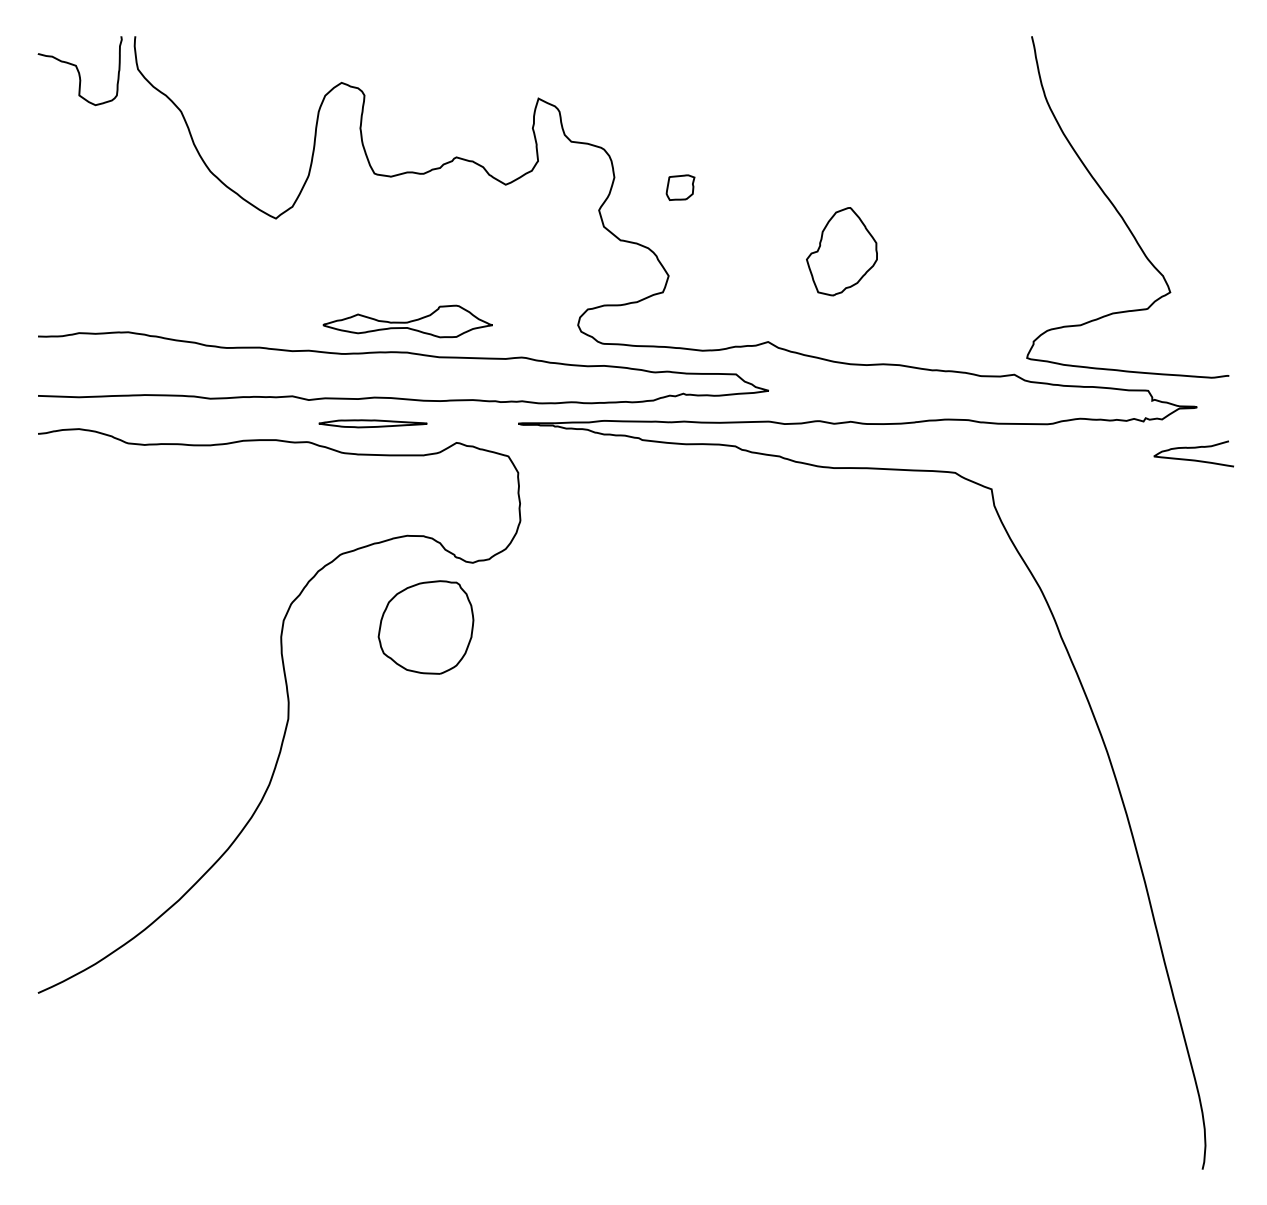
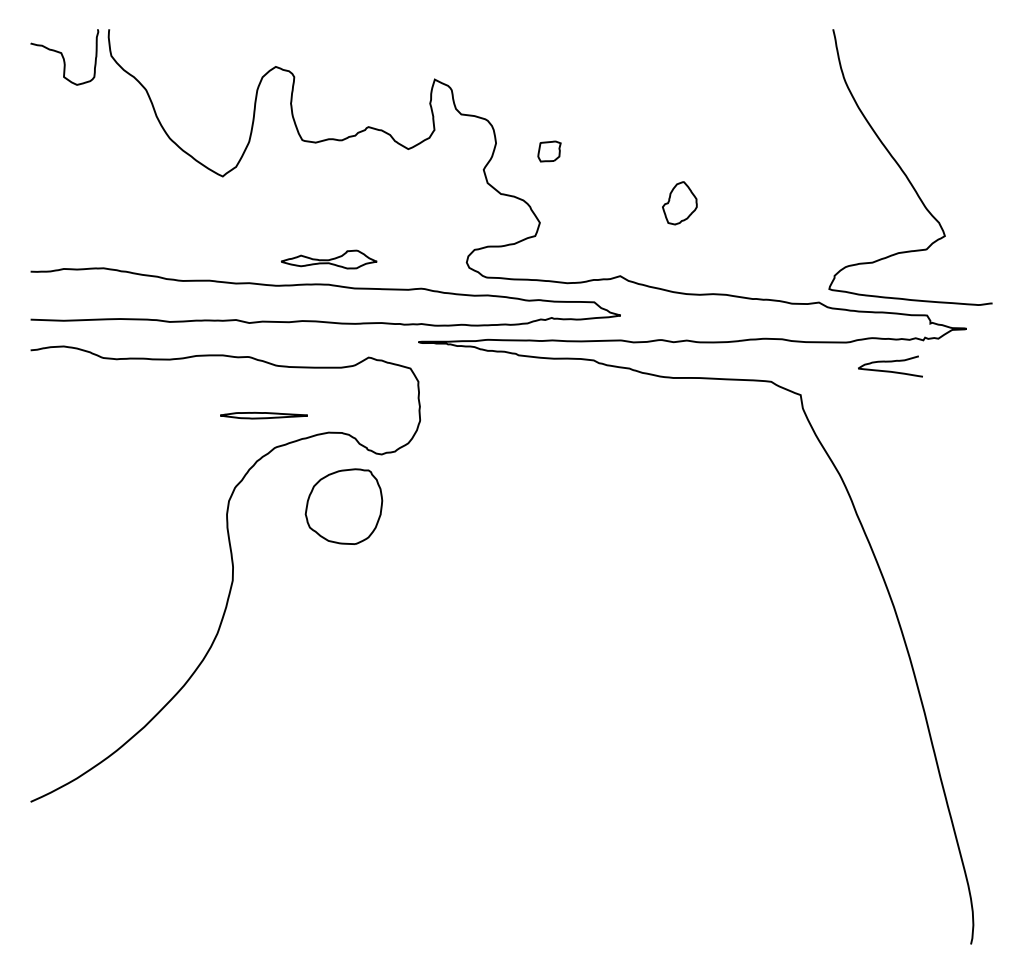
part: (841, 251) -> (679, 203), size x0.6
part: (407, 321) -> (329, 259), size x0.7
part: (372, 423) -> (263, 415), moved
curve: (1193, 448) -> (890, 362), moved

